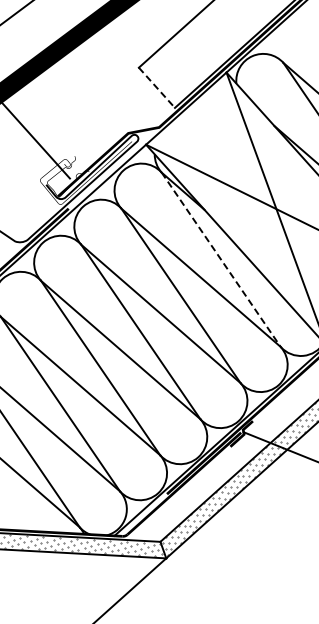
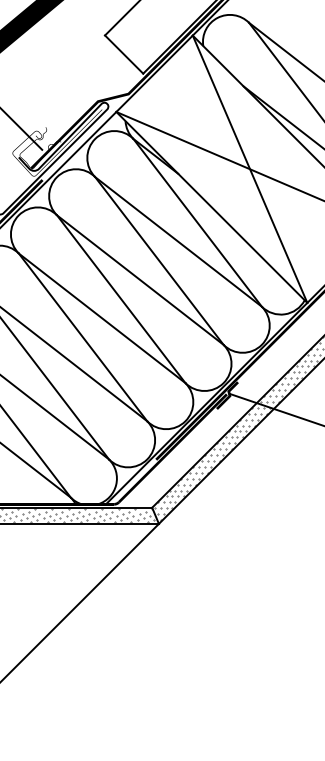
line: (157, 87) -> (124, 54), dashed -> solid
line: (221, 259) -> (197, 222), dashed -> solid

